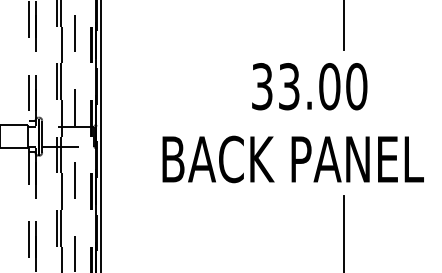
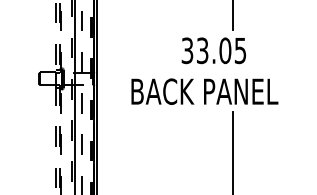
text: (356, 86) -> (240, 50), 33.00 -> 33.05

